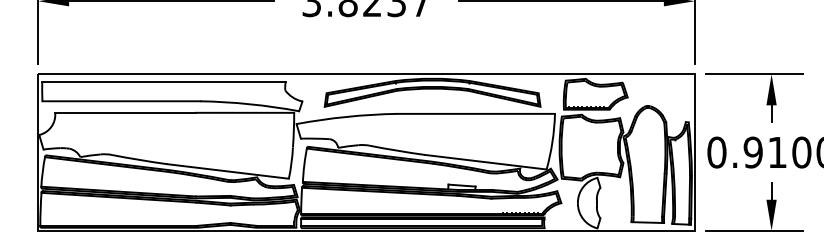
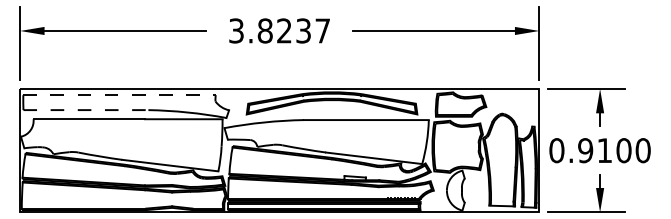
line: (165, 82) -> (120, 95), solid -> dashed
line: (122, 101) -> (86, 110), solid -> dashed

